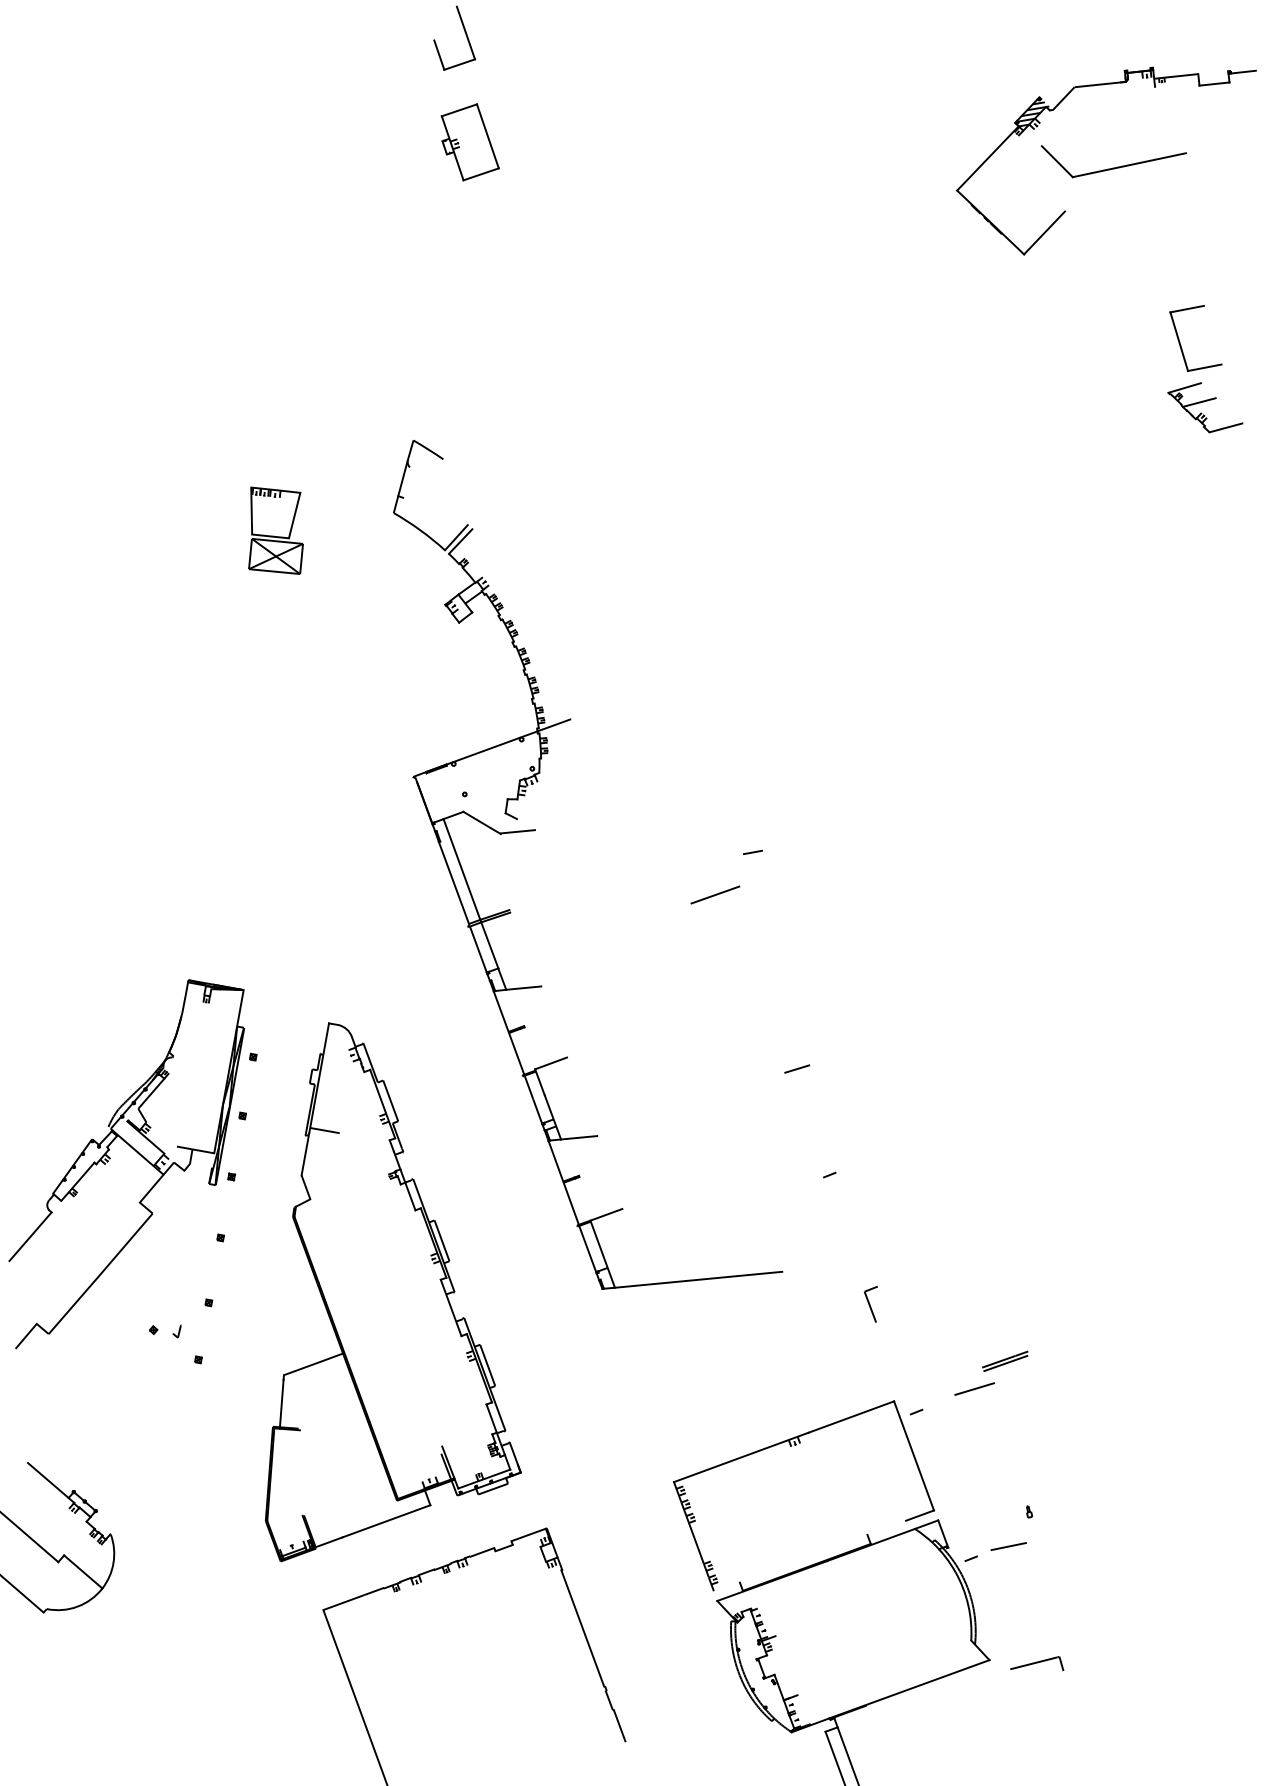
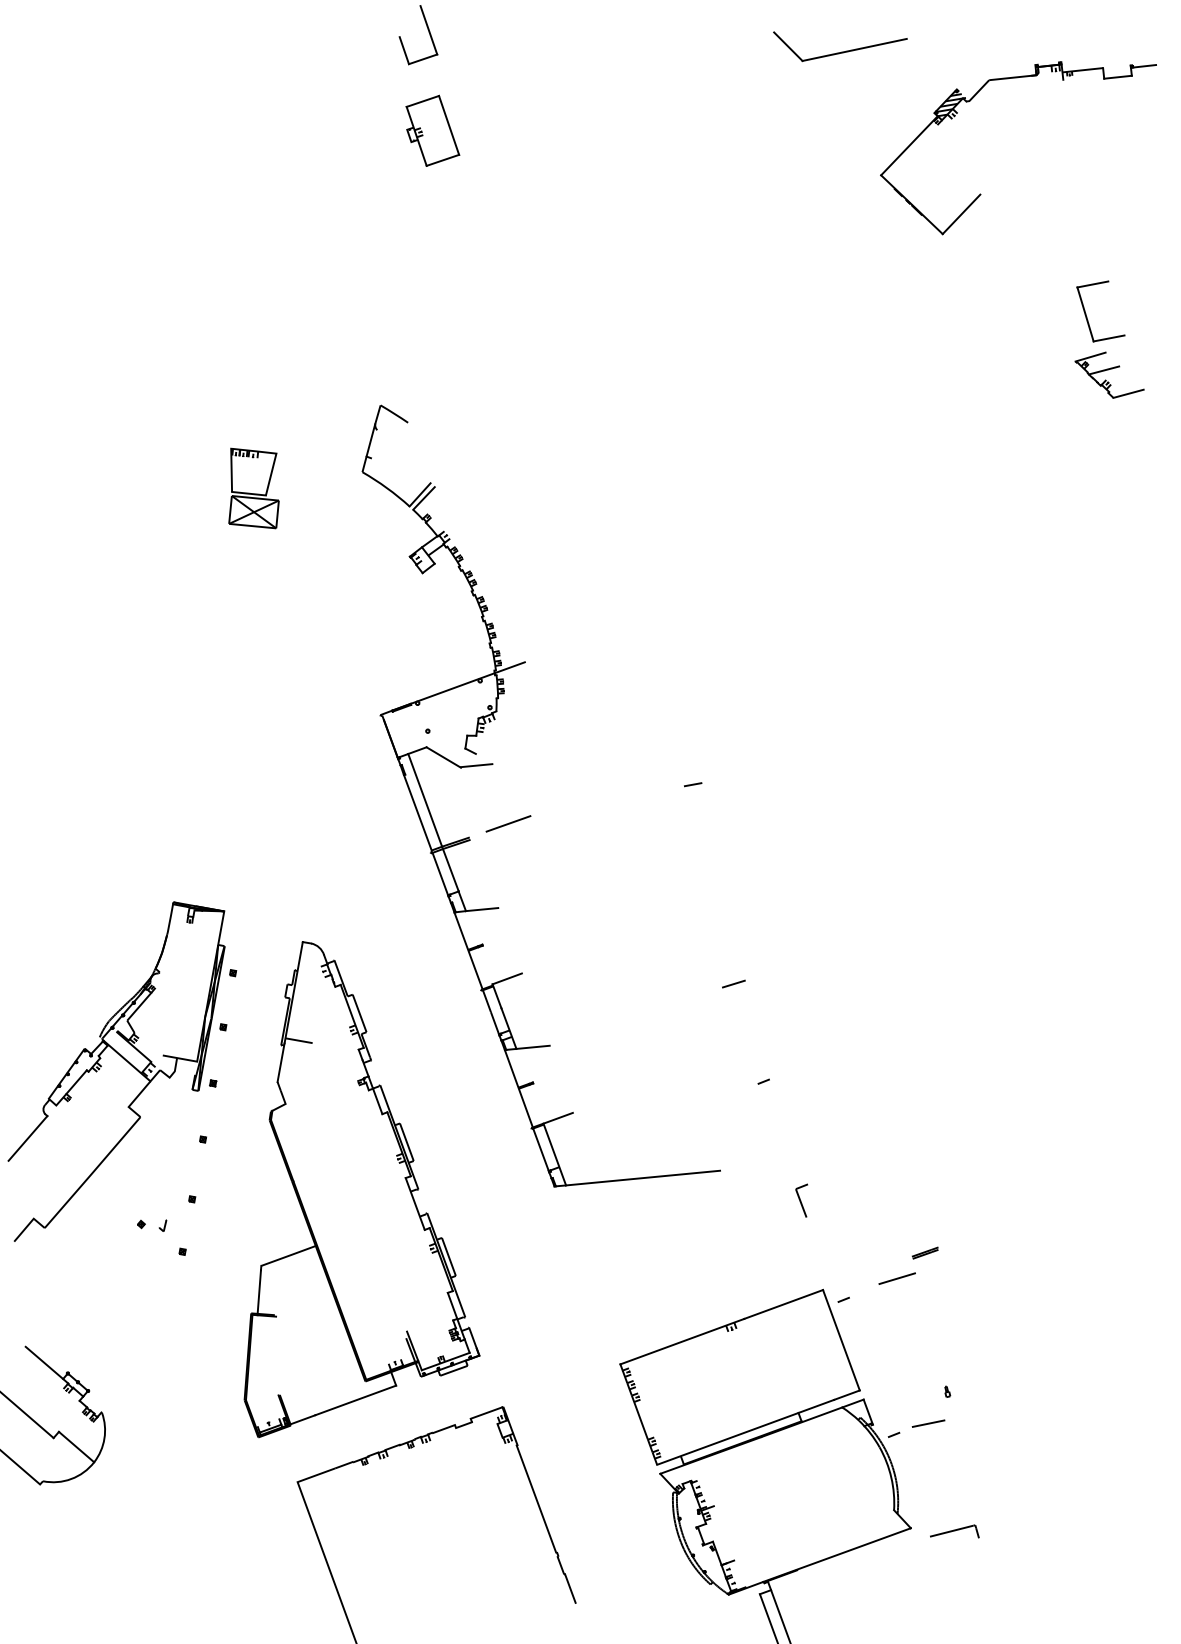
part: (1113, 161) -> (840, 46), moved
line: (715, 894) -> (508, 823), moved
part: (1004, 1360) -> (924, 1252), size x0.62
line: (809, 1555) -> (745, 1431), added

